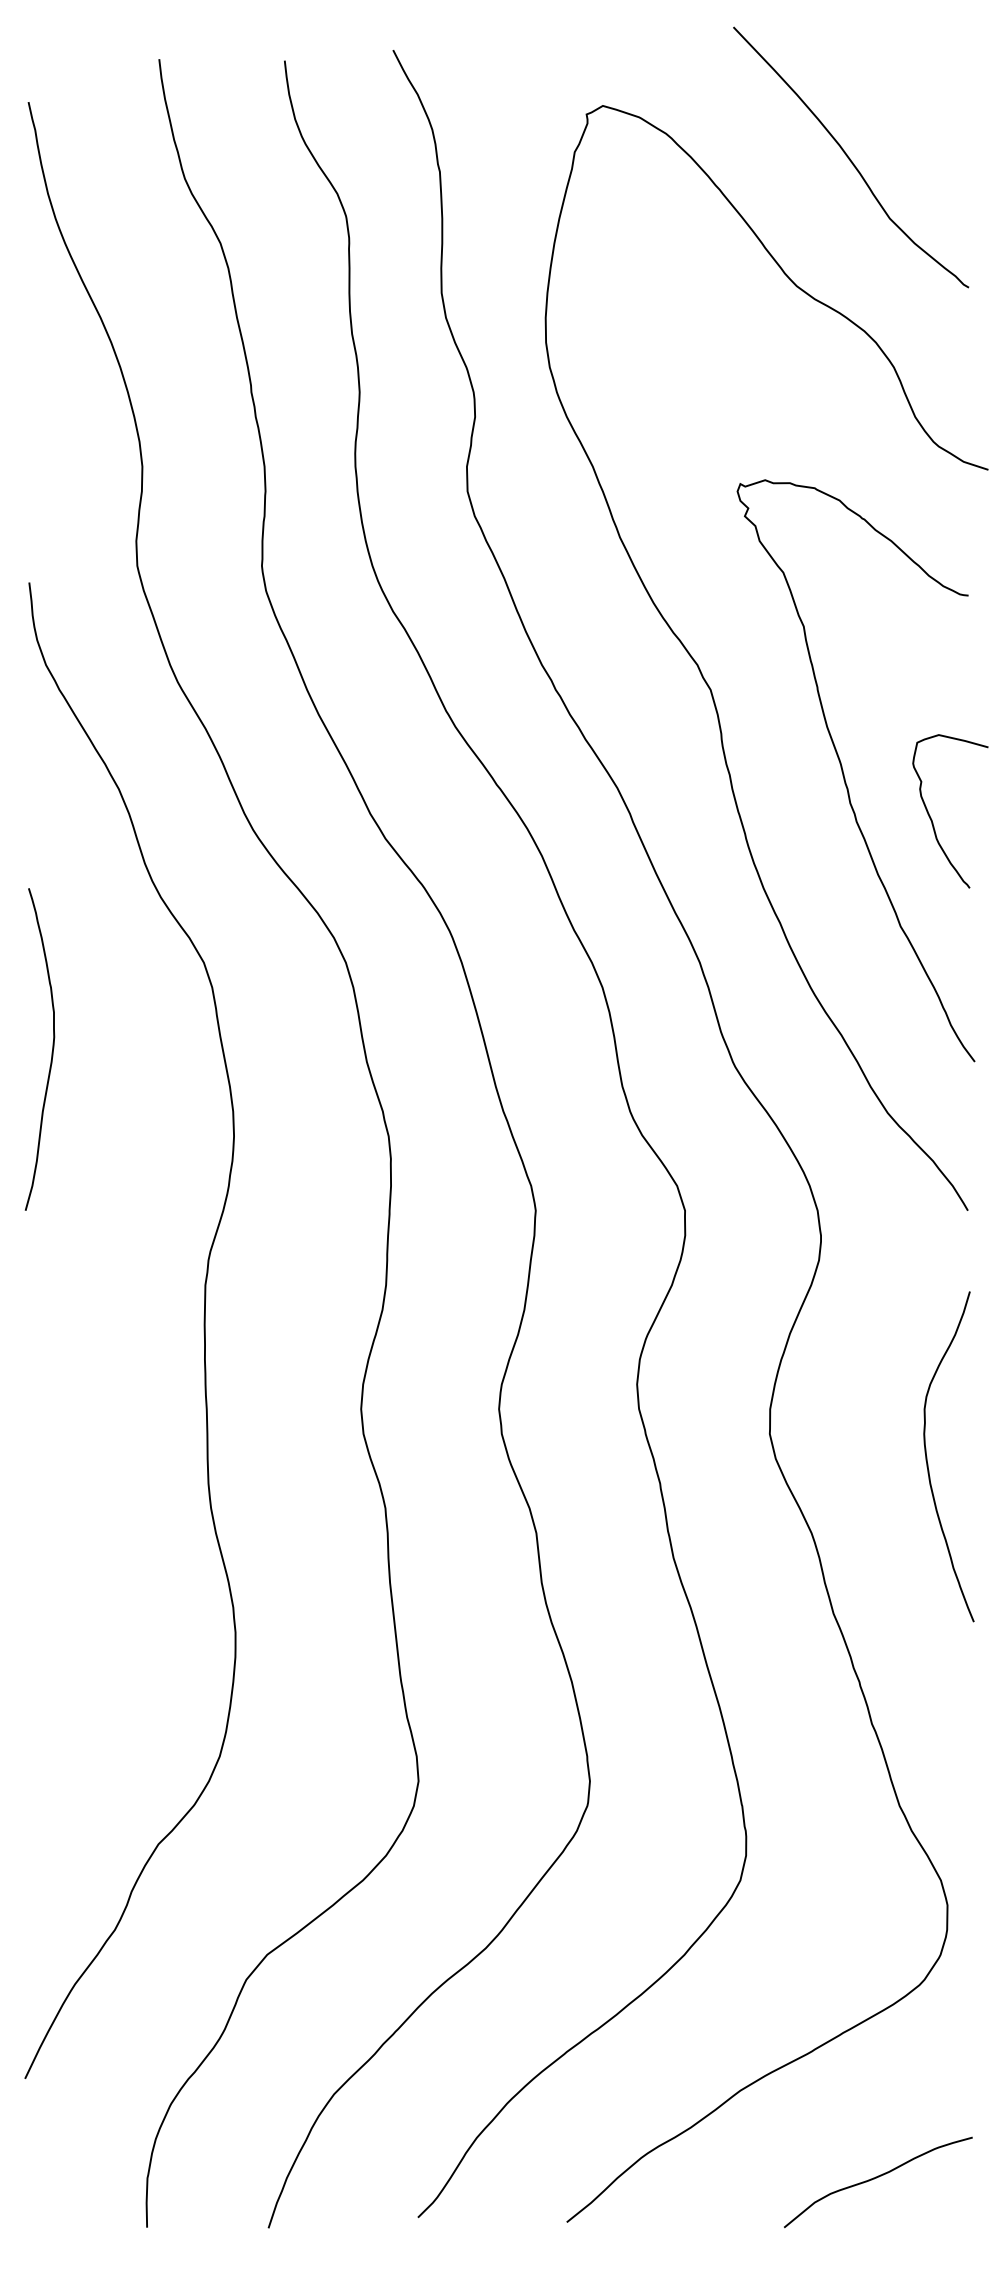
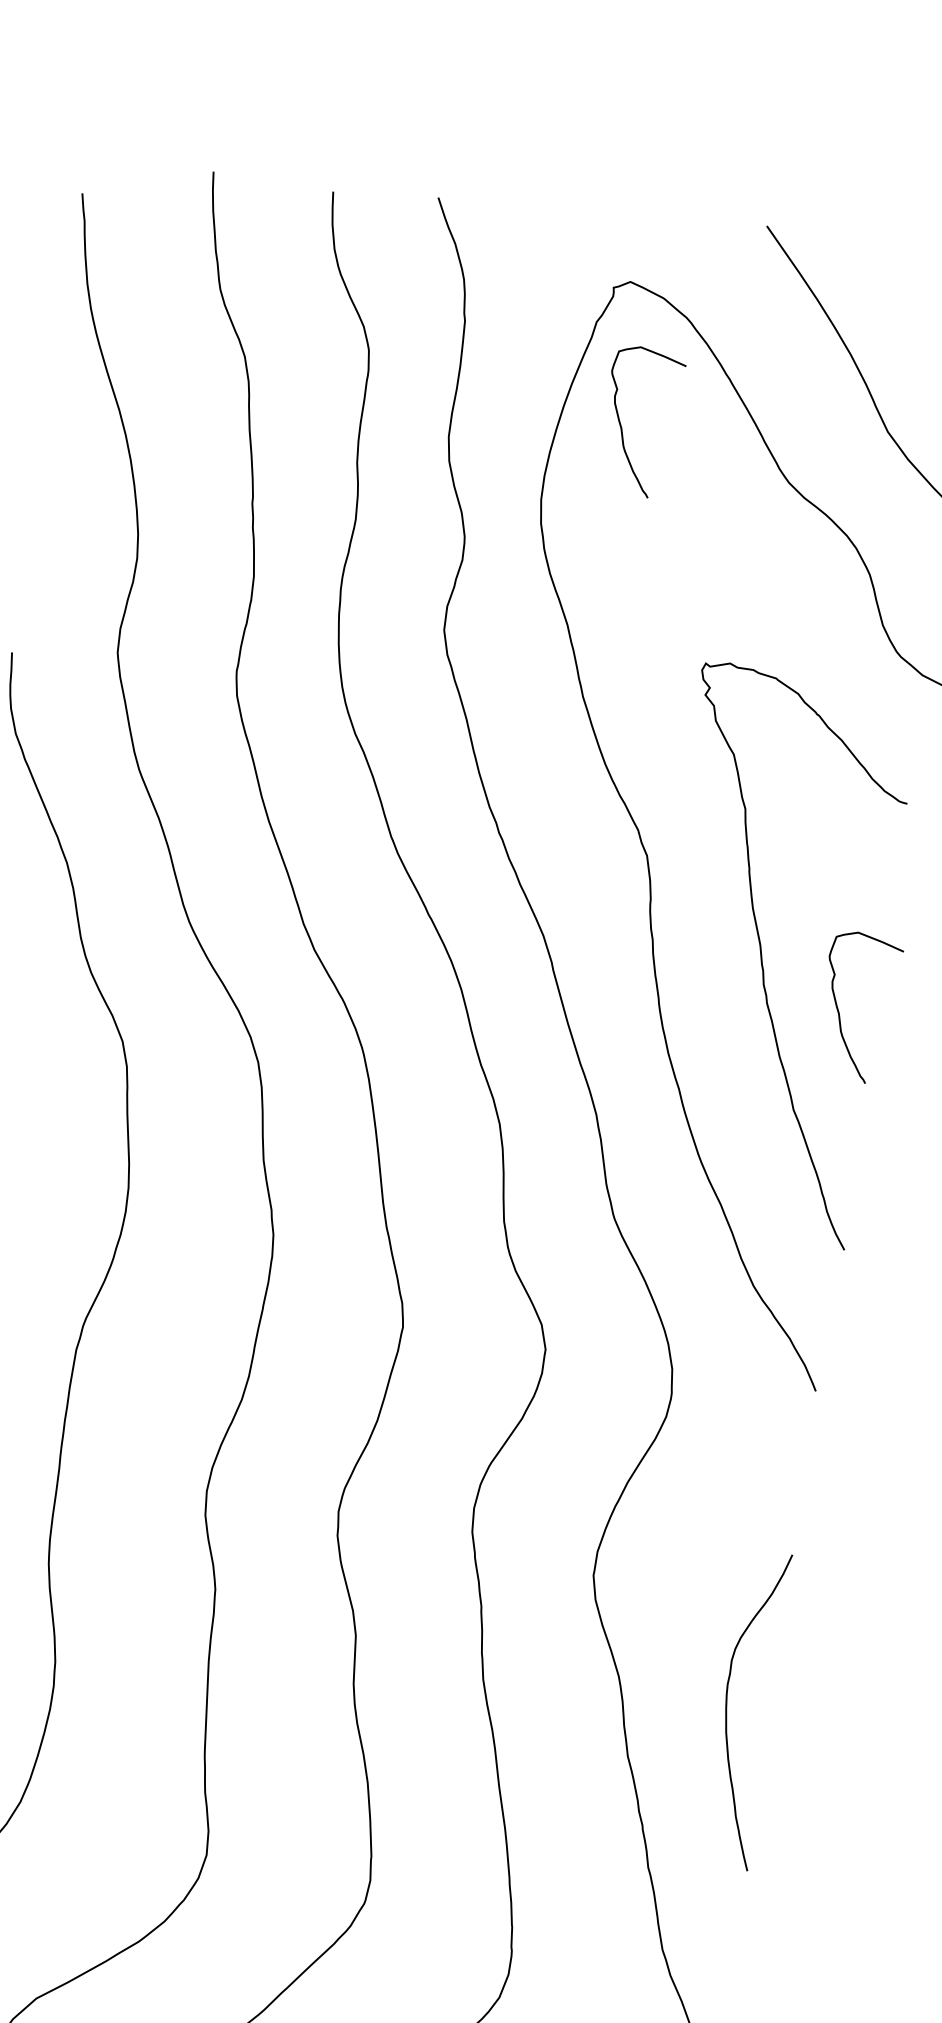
curve: (617, 255) -> (622, 427), added
curve: (927, 1456) -> (727, 1706), moved

